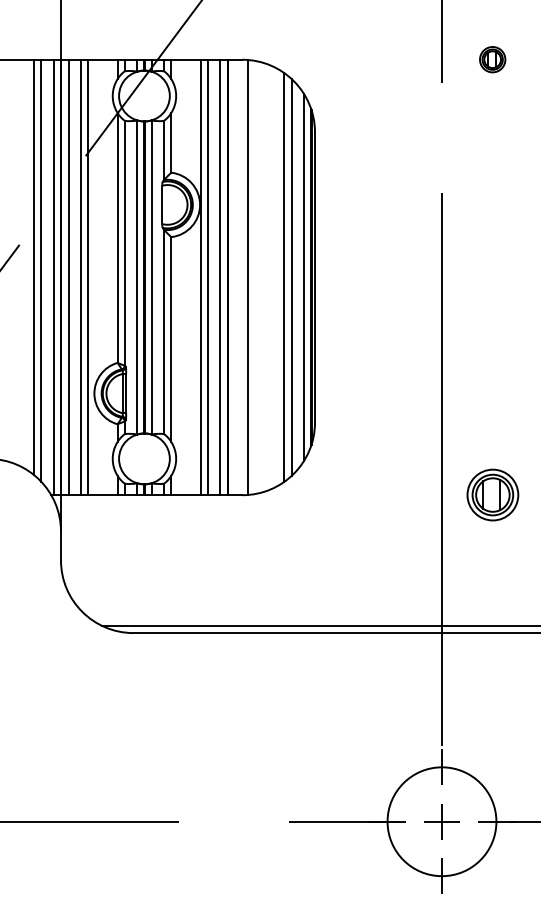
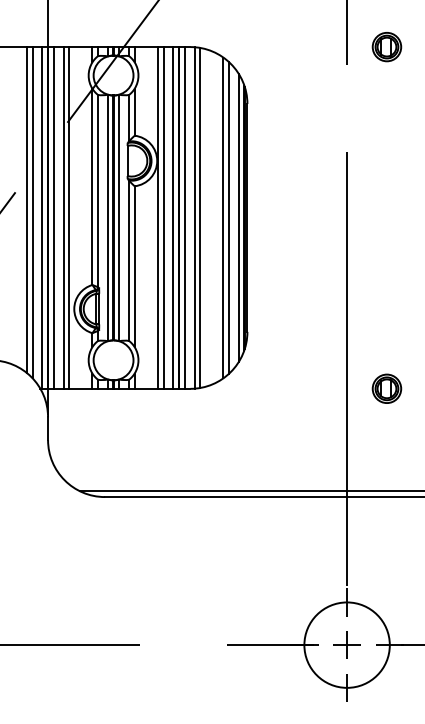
part: (492, 59) -> (386, 46), size x1.43
line: (235, 277) -> (185, 217), added
line: (254, 277) -> (199, 217), added
part: (492, 495) -> (386, 389), size x0.71

